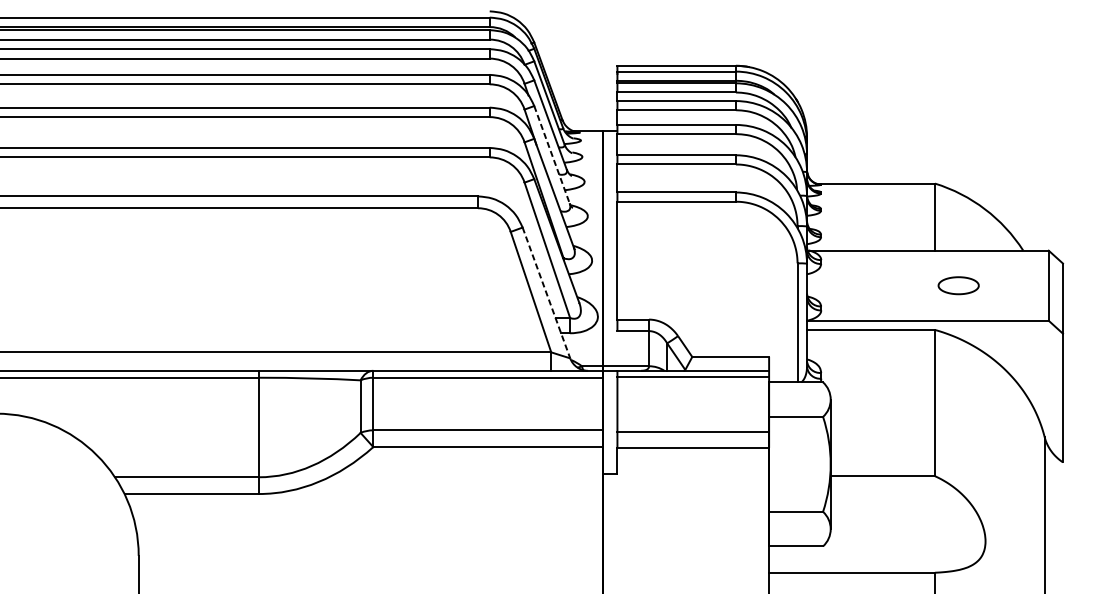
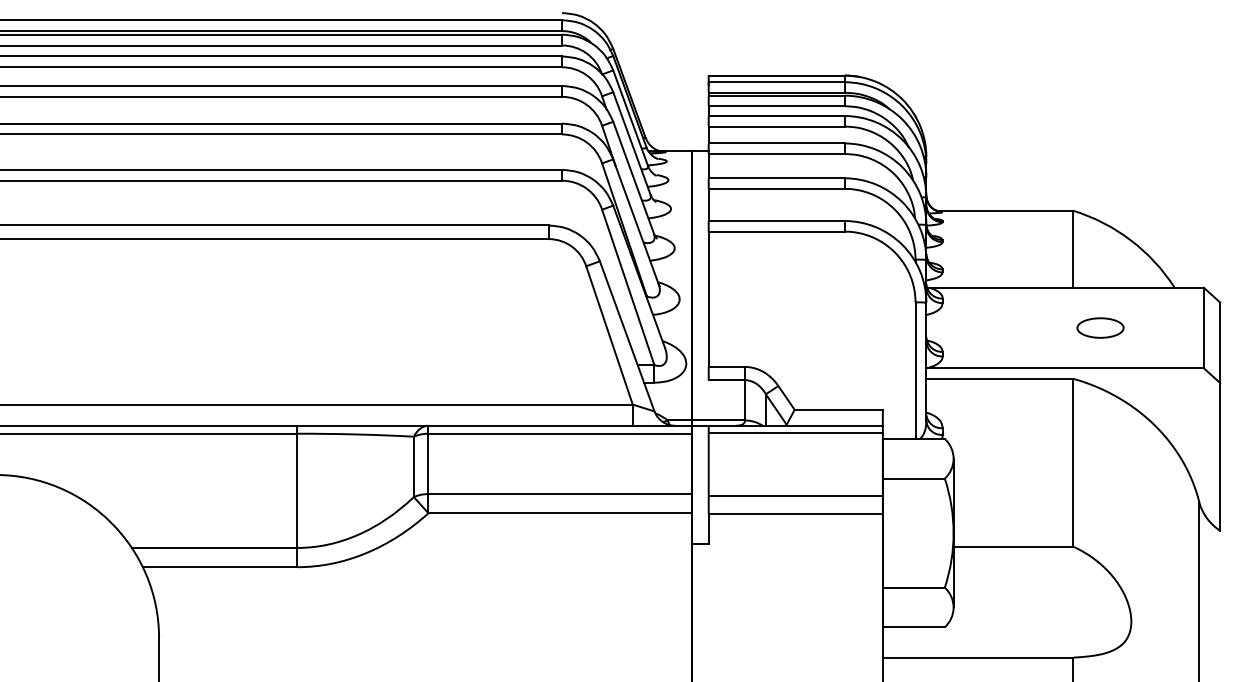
line: (551, 155) -> (633, 178), dashed -> solid
line: (546, 293) -> (627, 336), dashed -> solid

